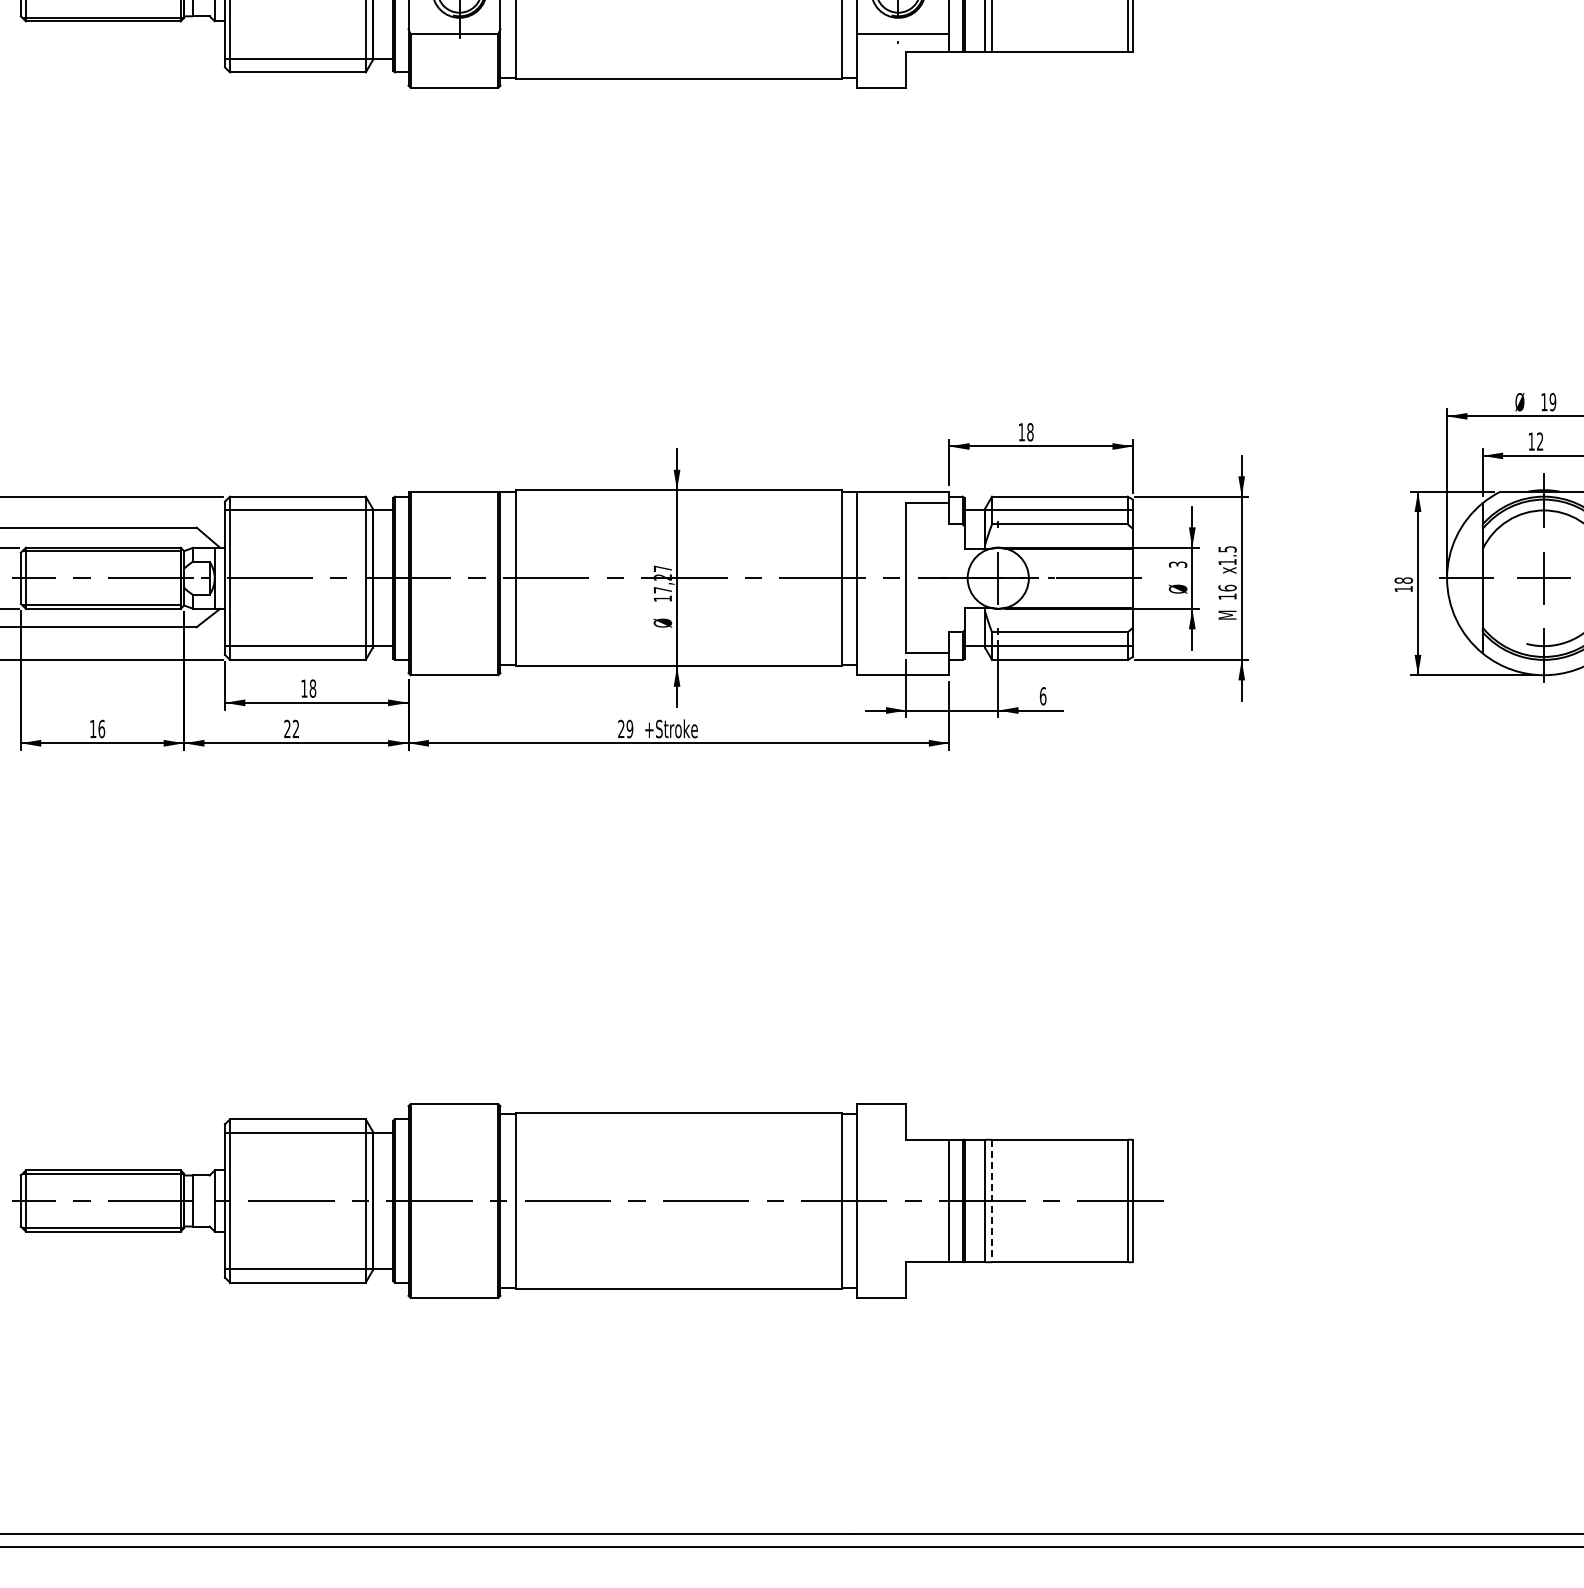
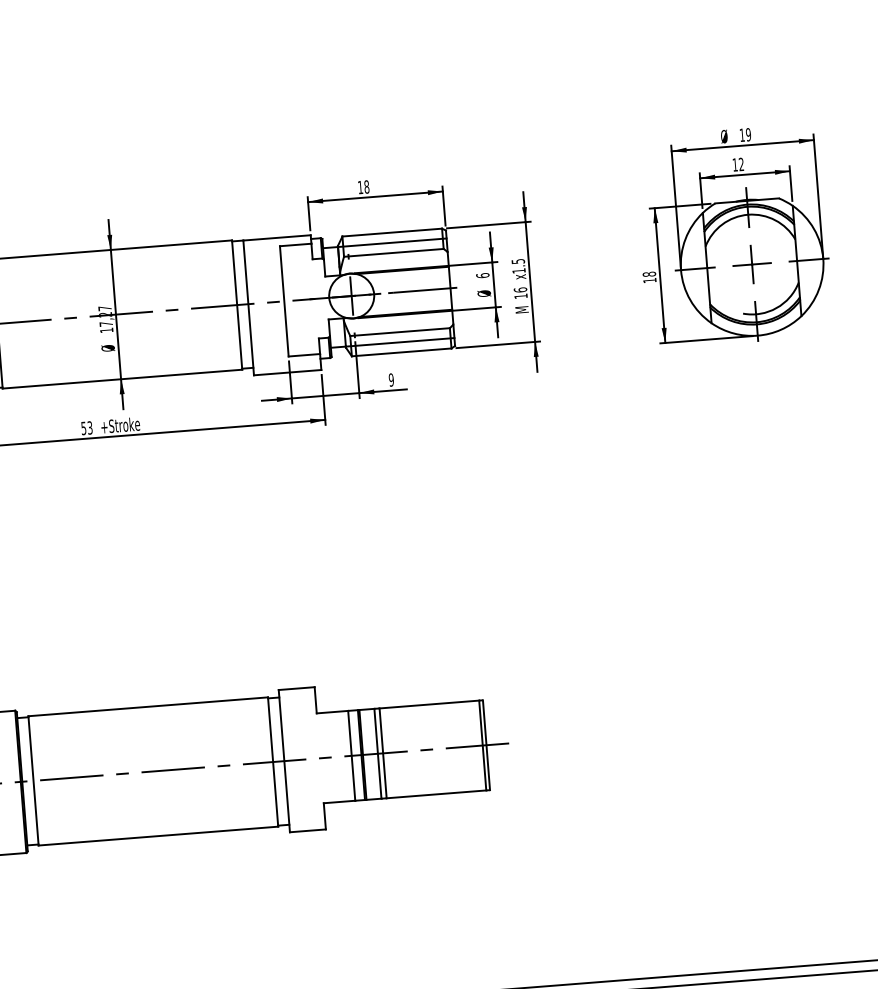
text: (1177, 564) -> (482, 275), 3 -> 6
text: (1042, 696) -> (390, 380), 6 -> 9
text: (625, 728) -> (86, 427), 29 -> 53
line: (992, 1201) -> (383, 753), dashed -> solid

